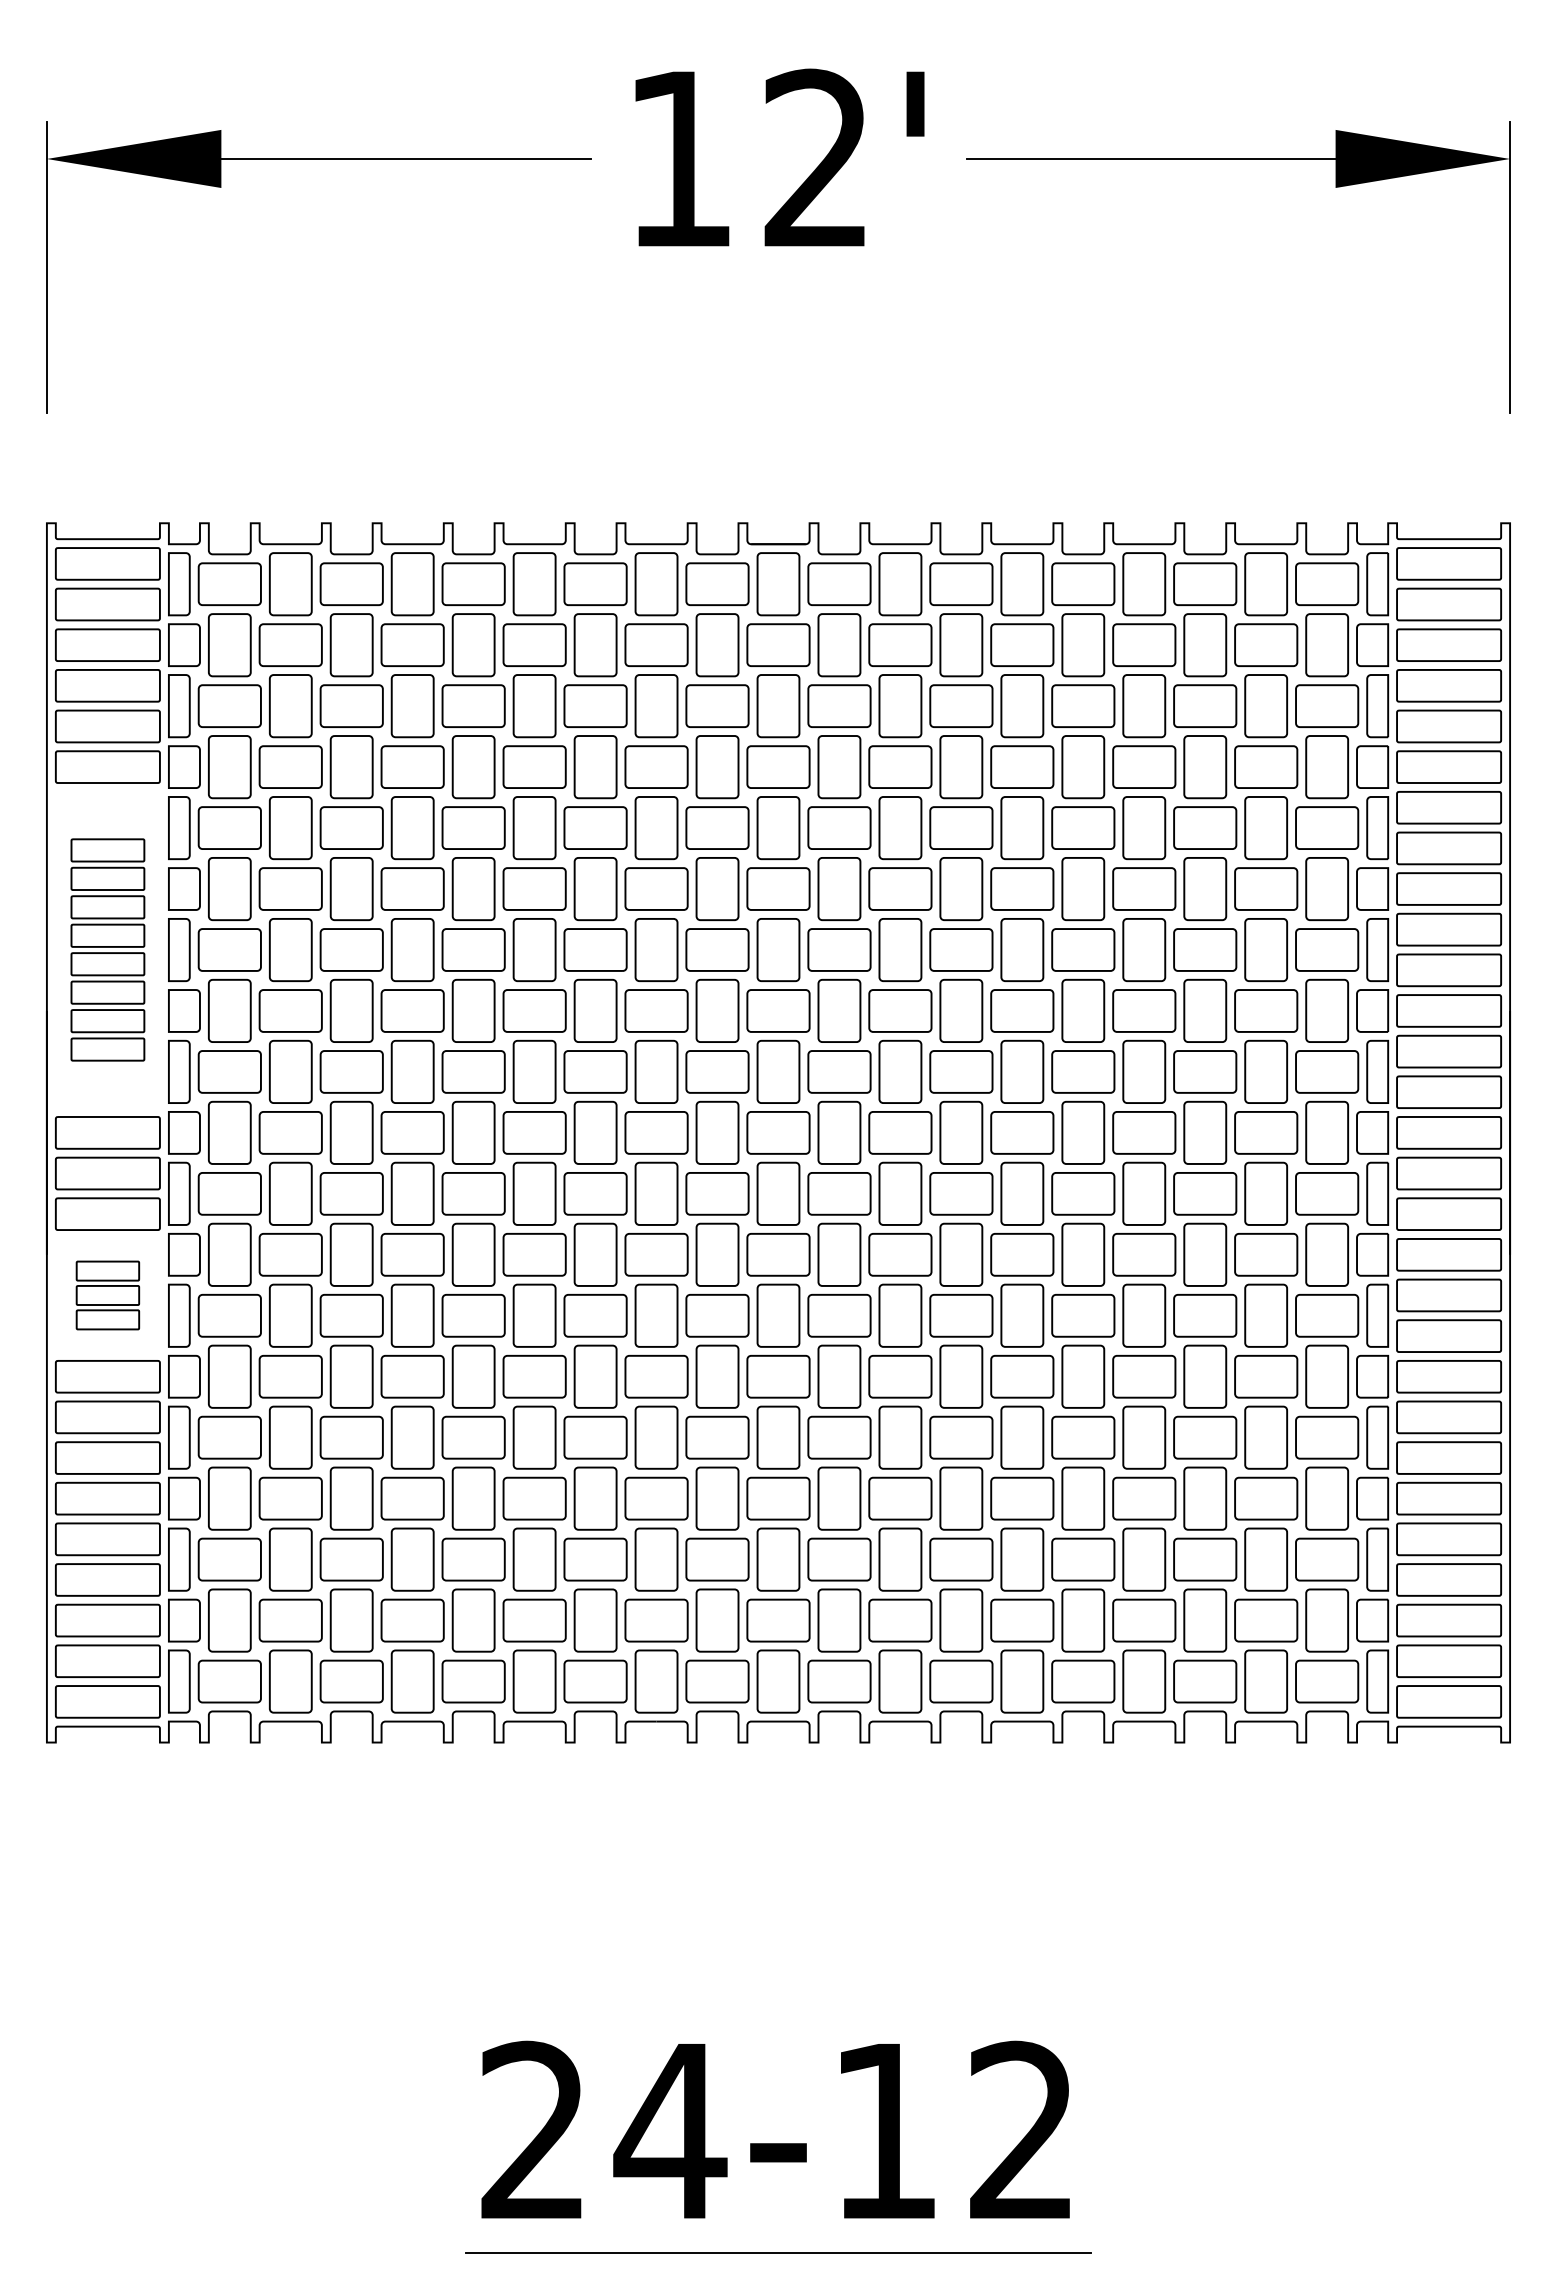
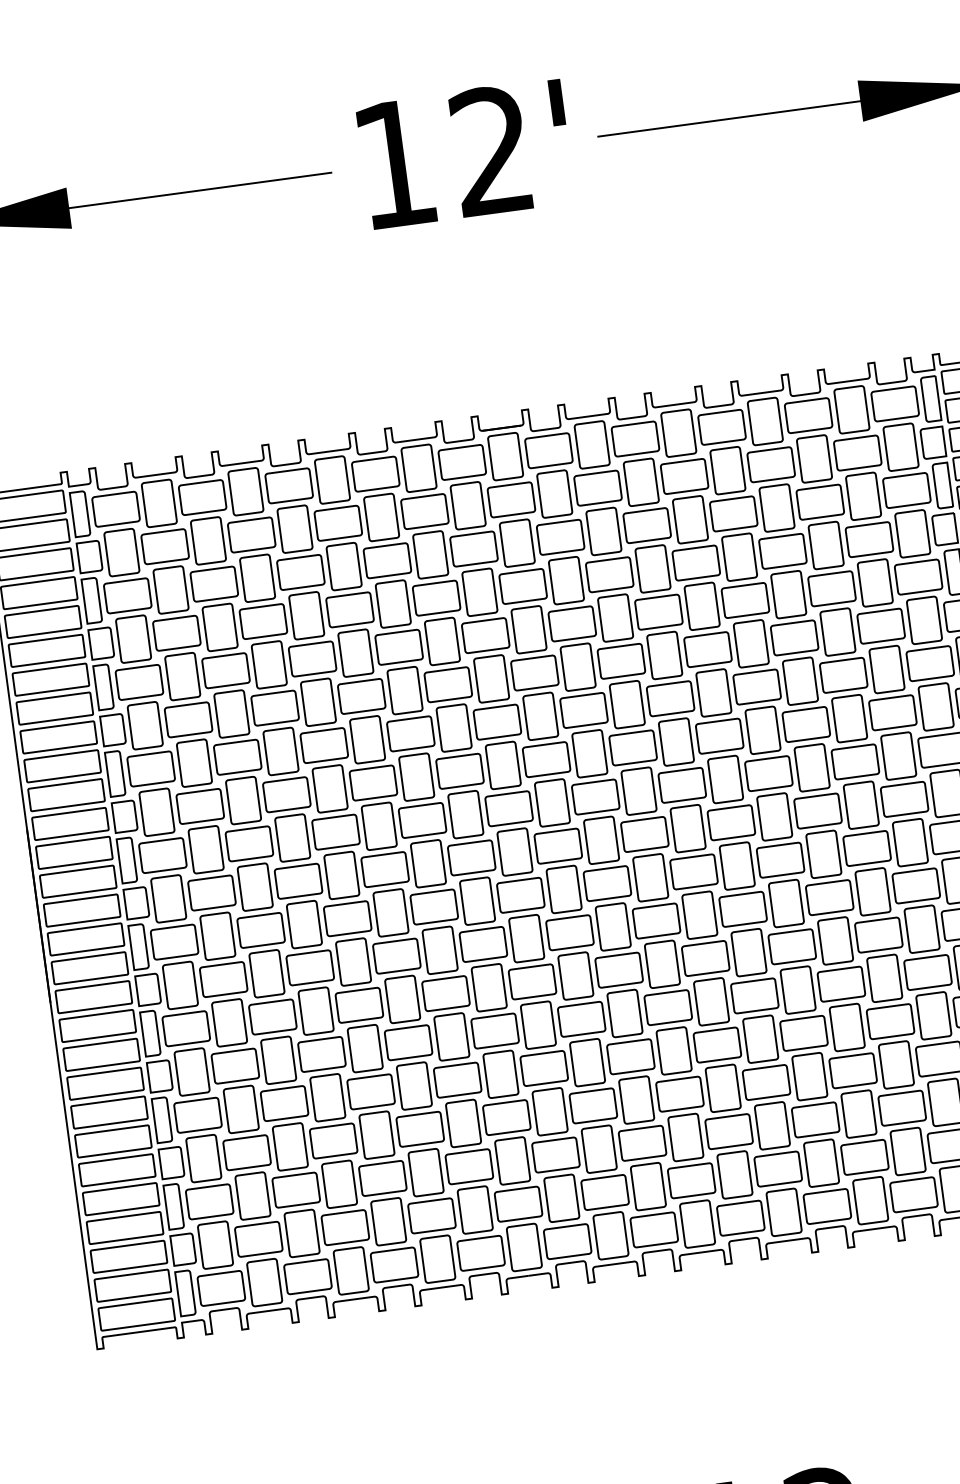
part: (107, 949) -> (64, 780), size x1.43
part: (107, 1295) -> (97, 1026), size x1.67

